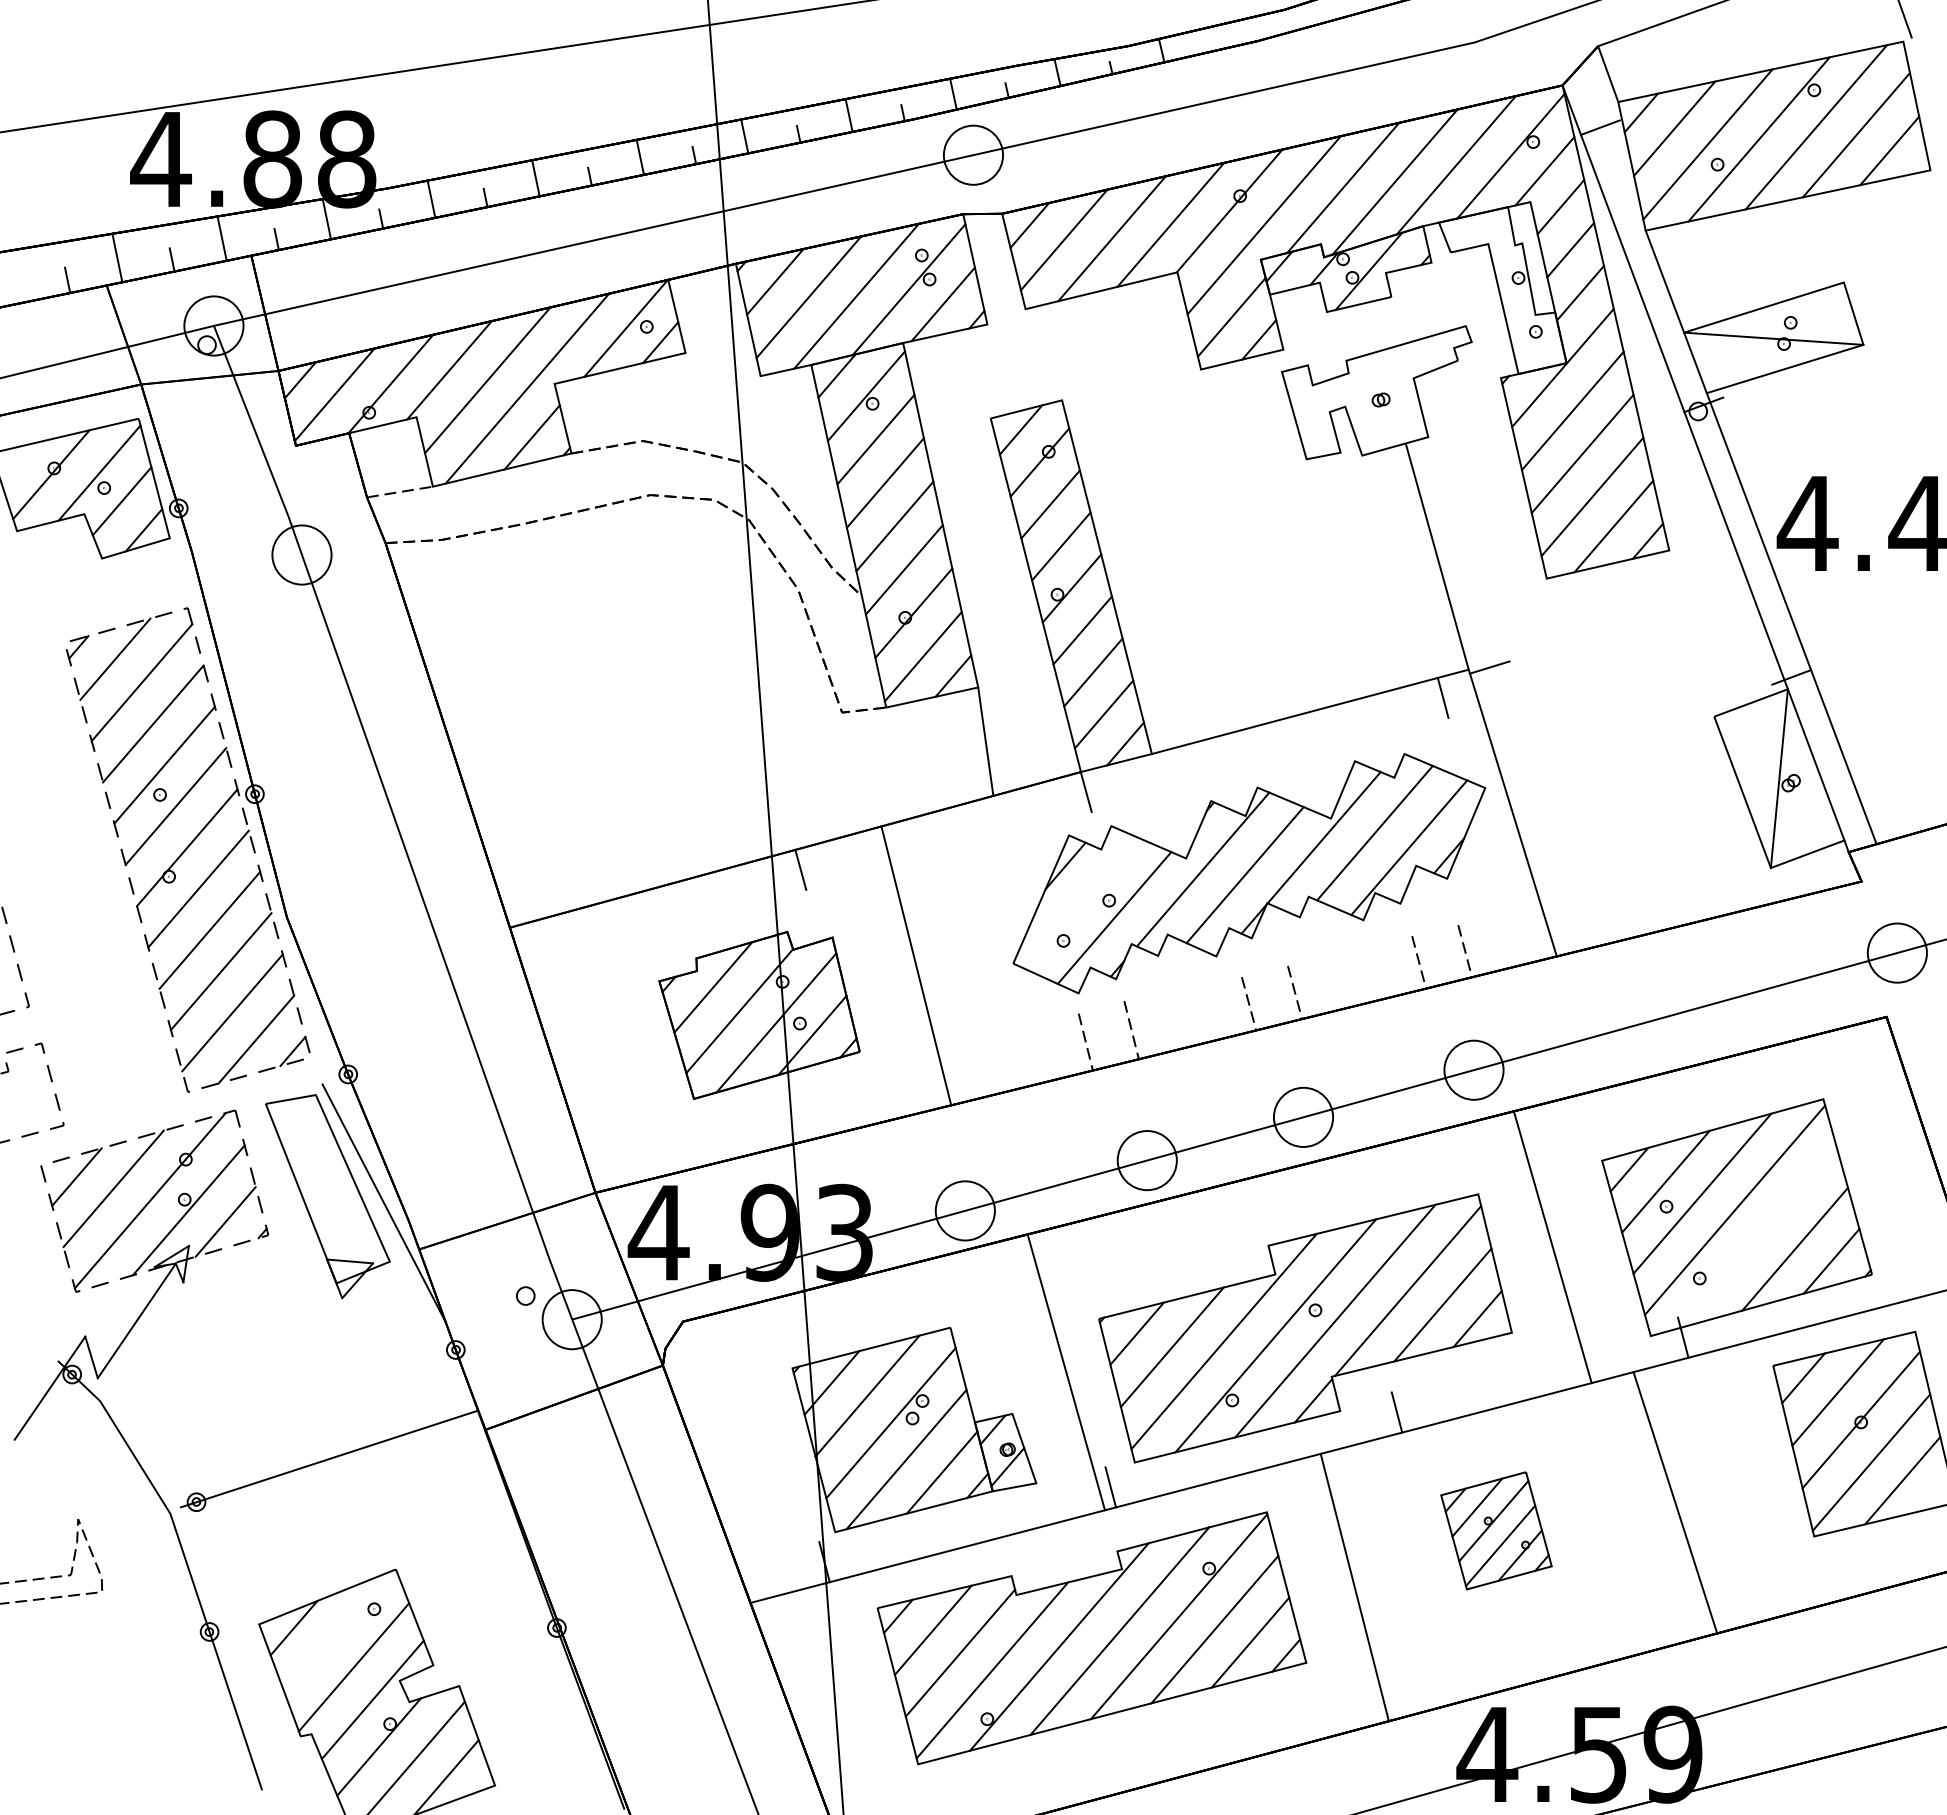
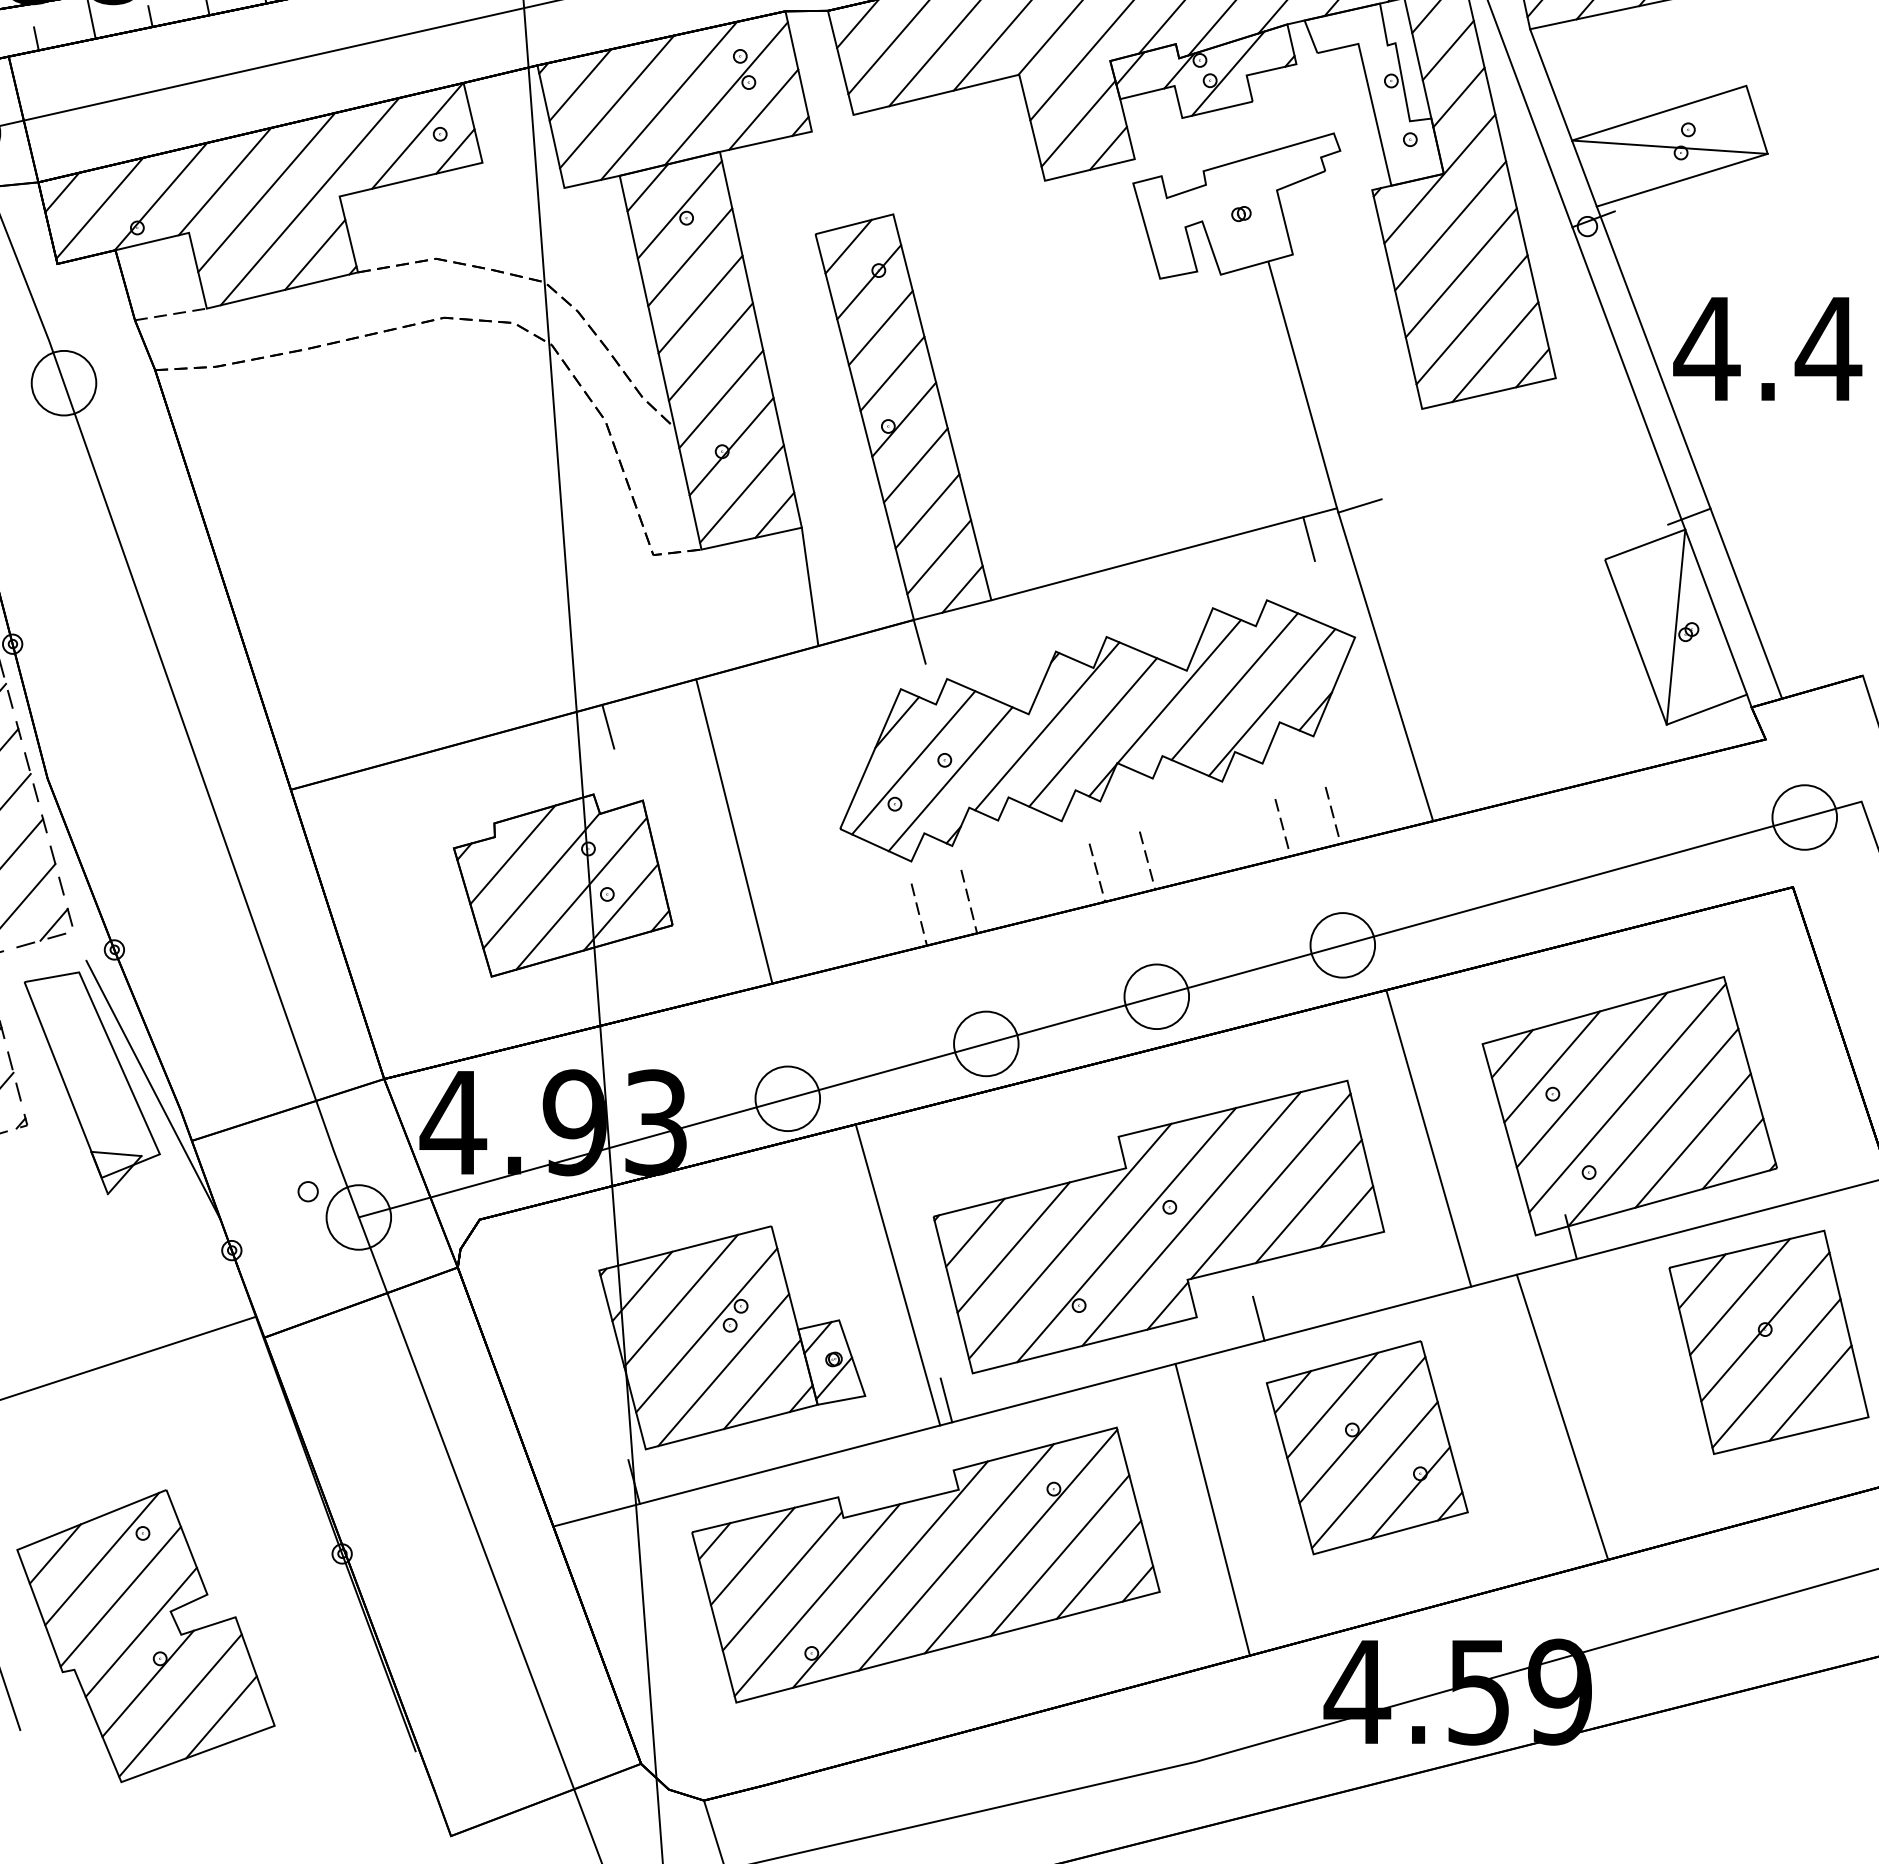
line: (1080, 902) -> (913, 762), added
line: (1758, 1236) -> (1653, 1126), added
part: (1496, 1530) -> (1367, 1447), size x1.67
line: (336, 1632) -> (101, 1558), added

